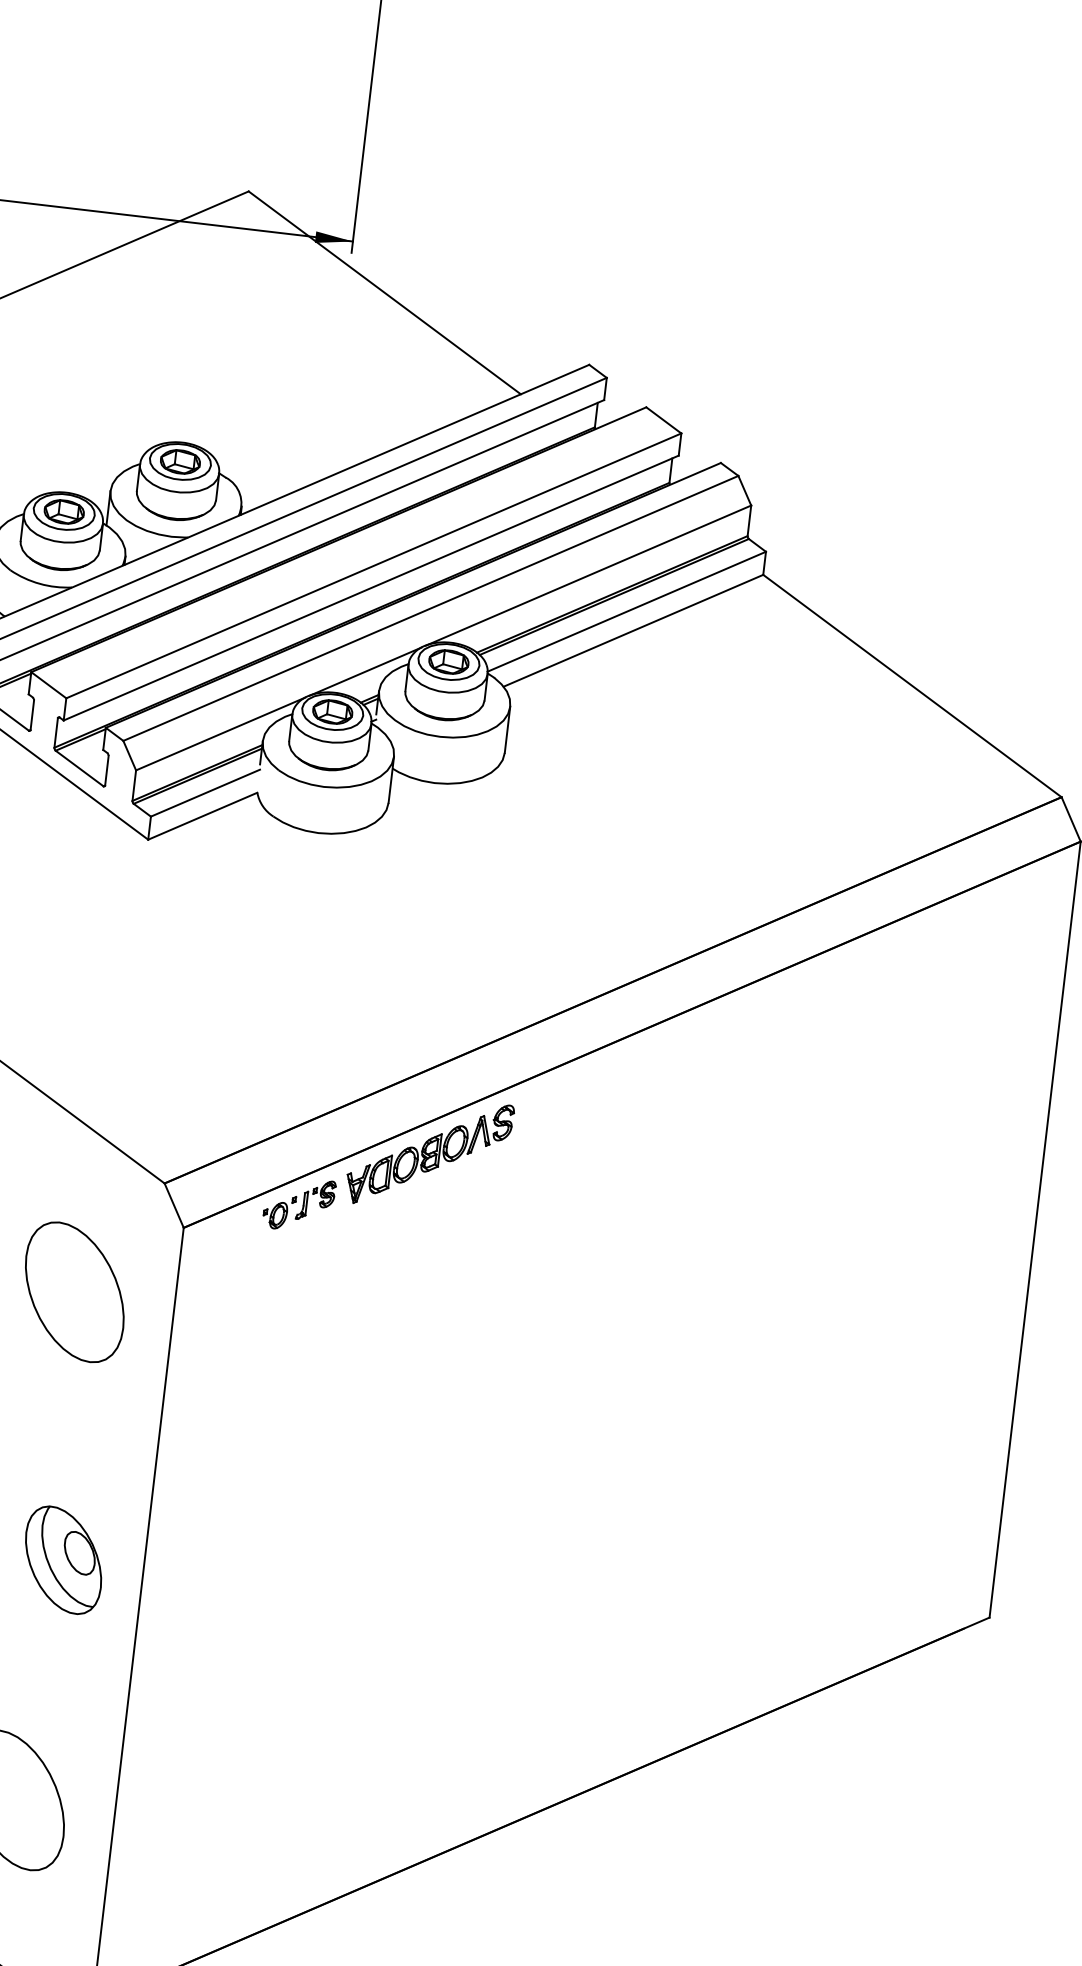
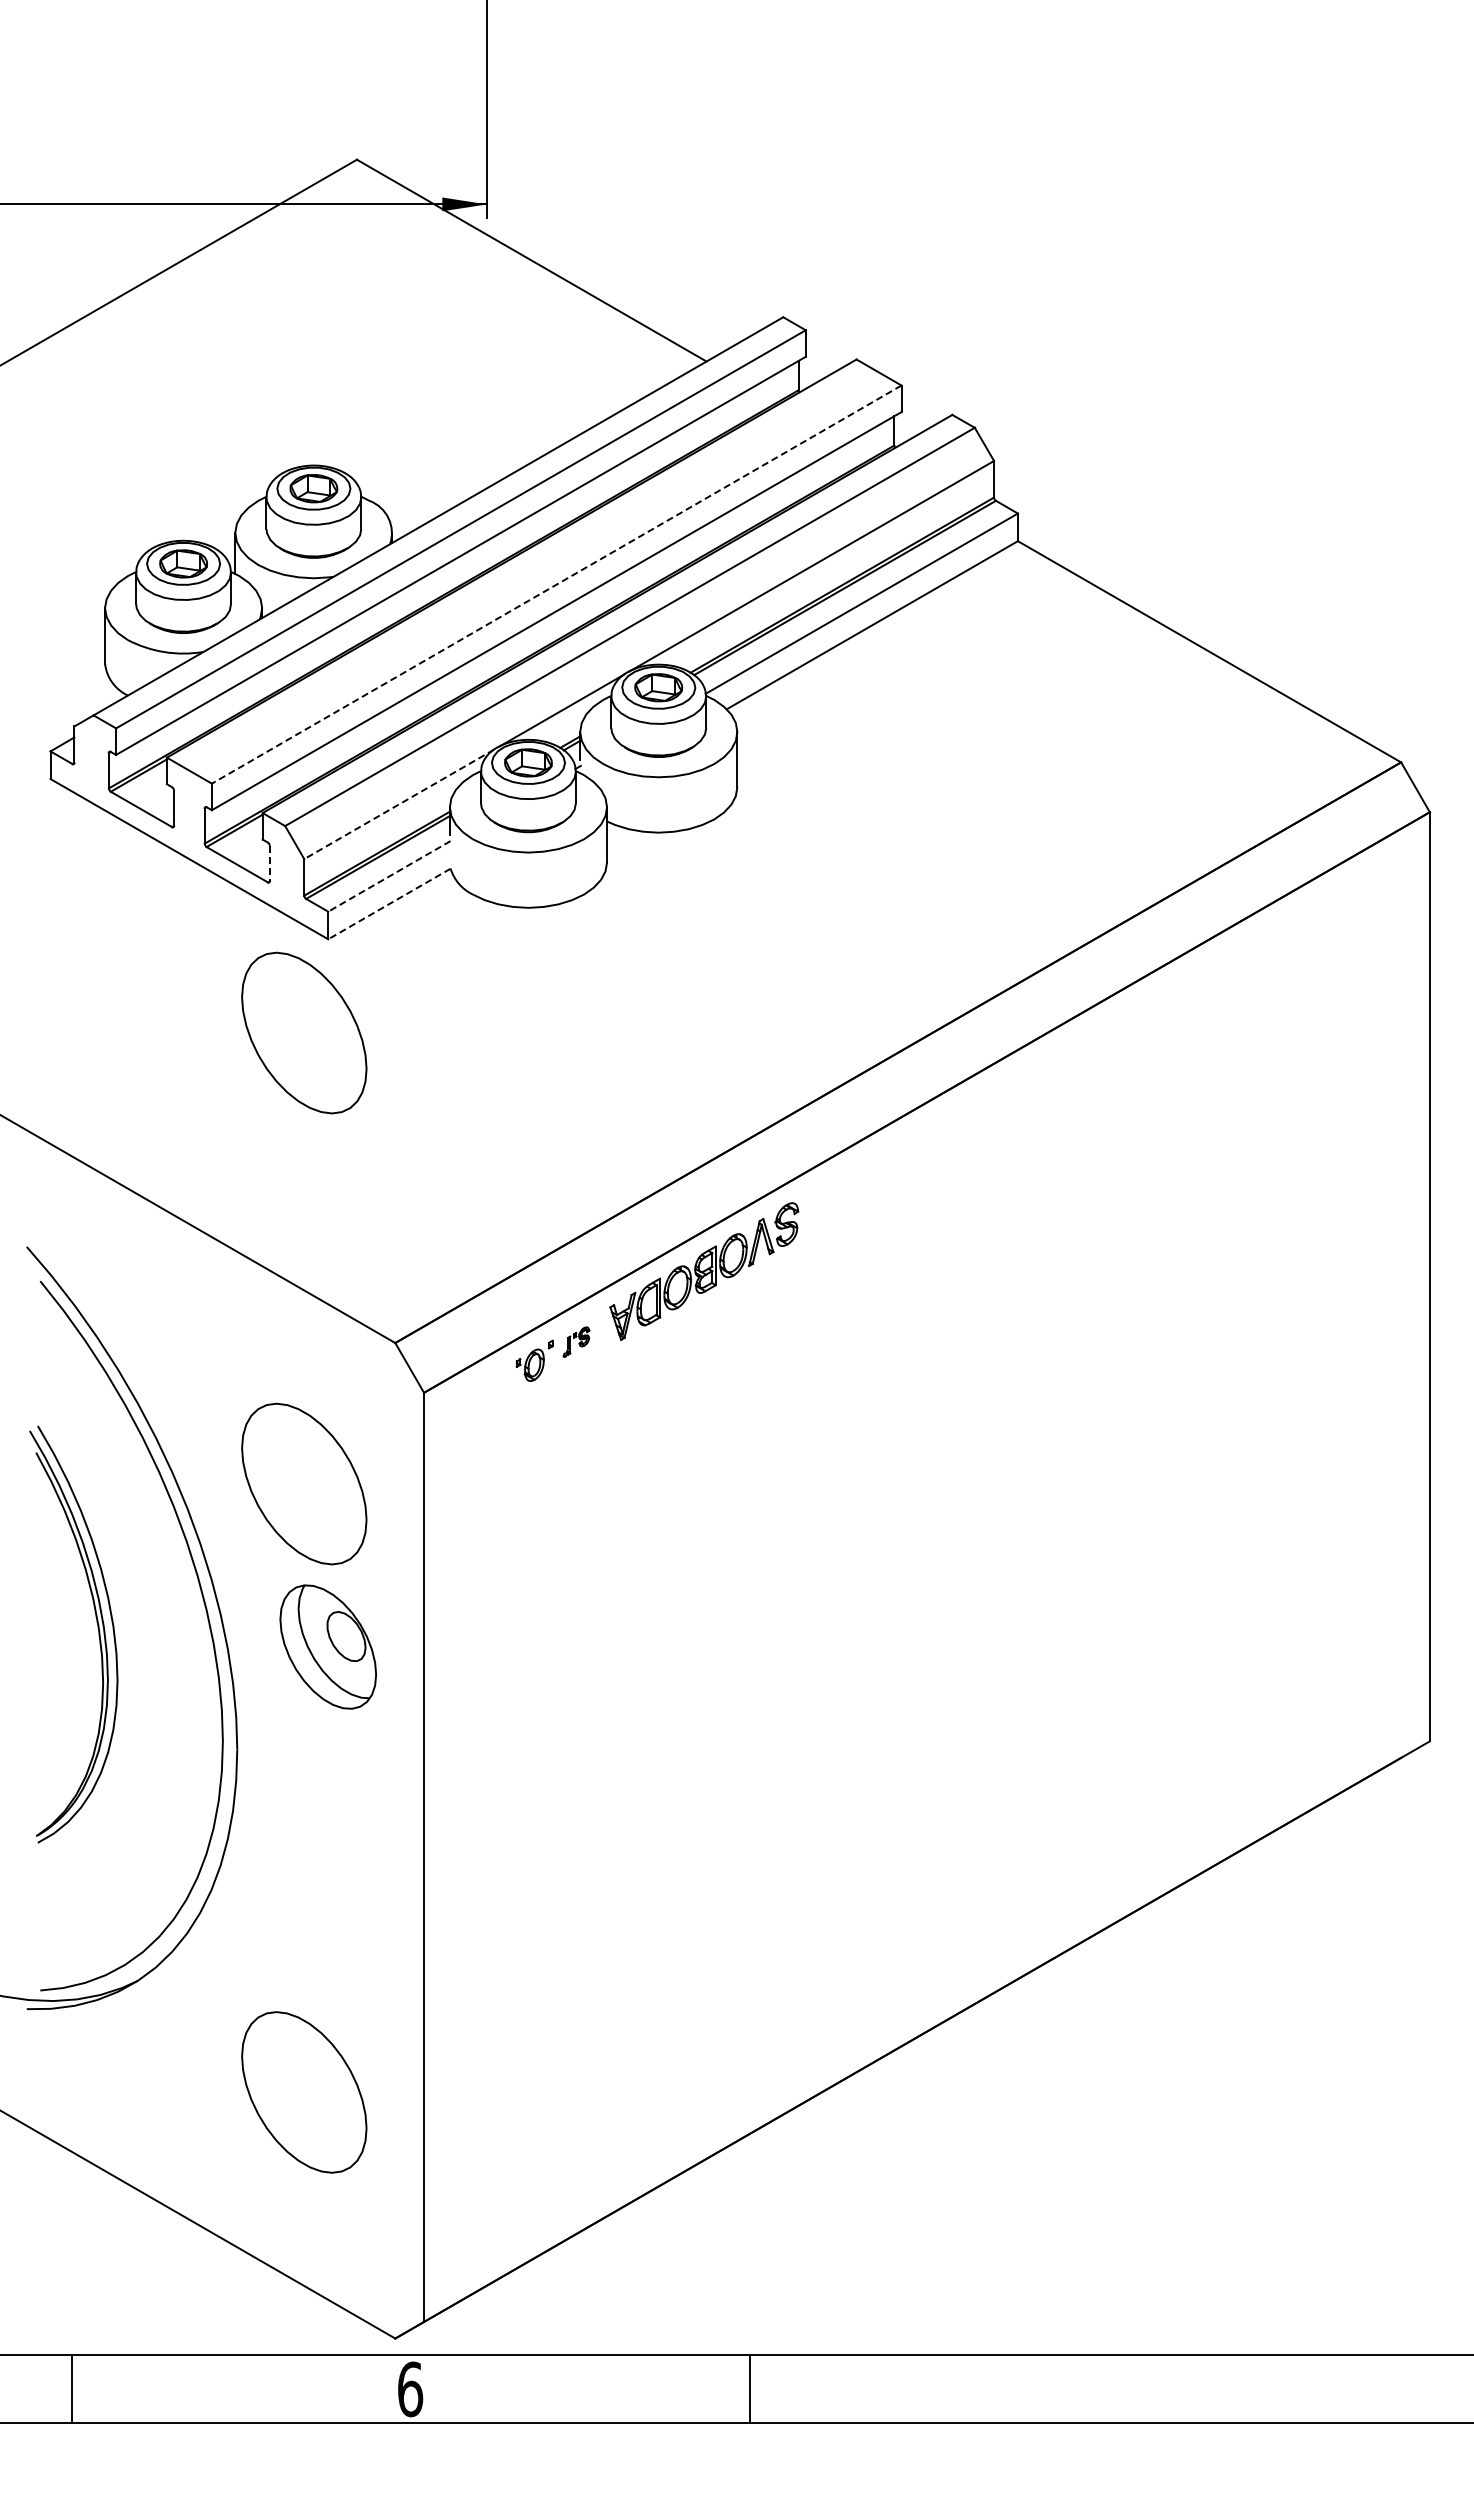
line: (373, 565) -> (556, 584), solid -> dashed
line: (220, 734) -> (399, 804), solid -> dashed
line: (106, 770) -> (269, 863), solid -> dashed
line: (205, 793) -> (389, 876), solid -> dashed
line: (202, 816) -> (389, 904), solid -> dashed
part: (119, 915) -> (304, 1032), added
part: (316, 1199) -> (576, 1341), size x0.6
part: (63, 1559) -> (327, 1646), moved

